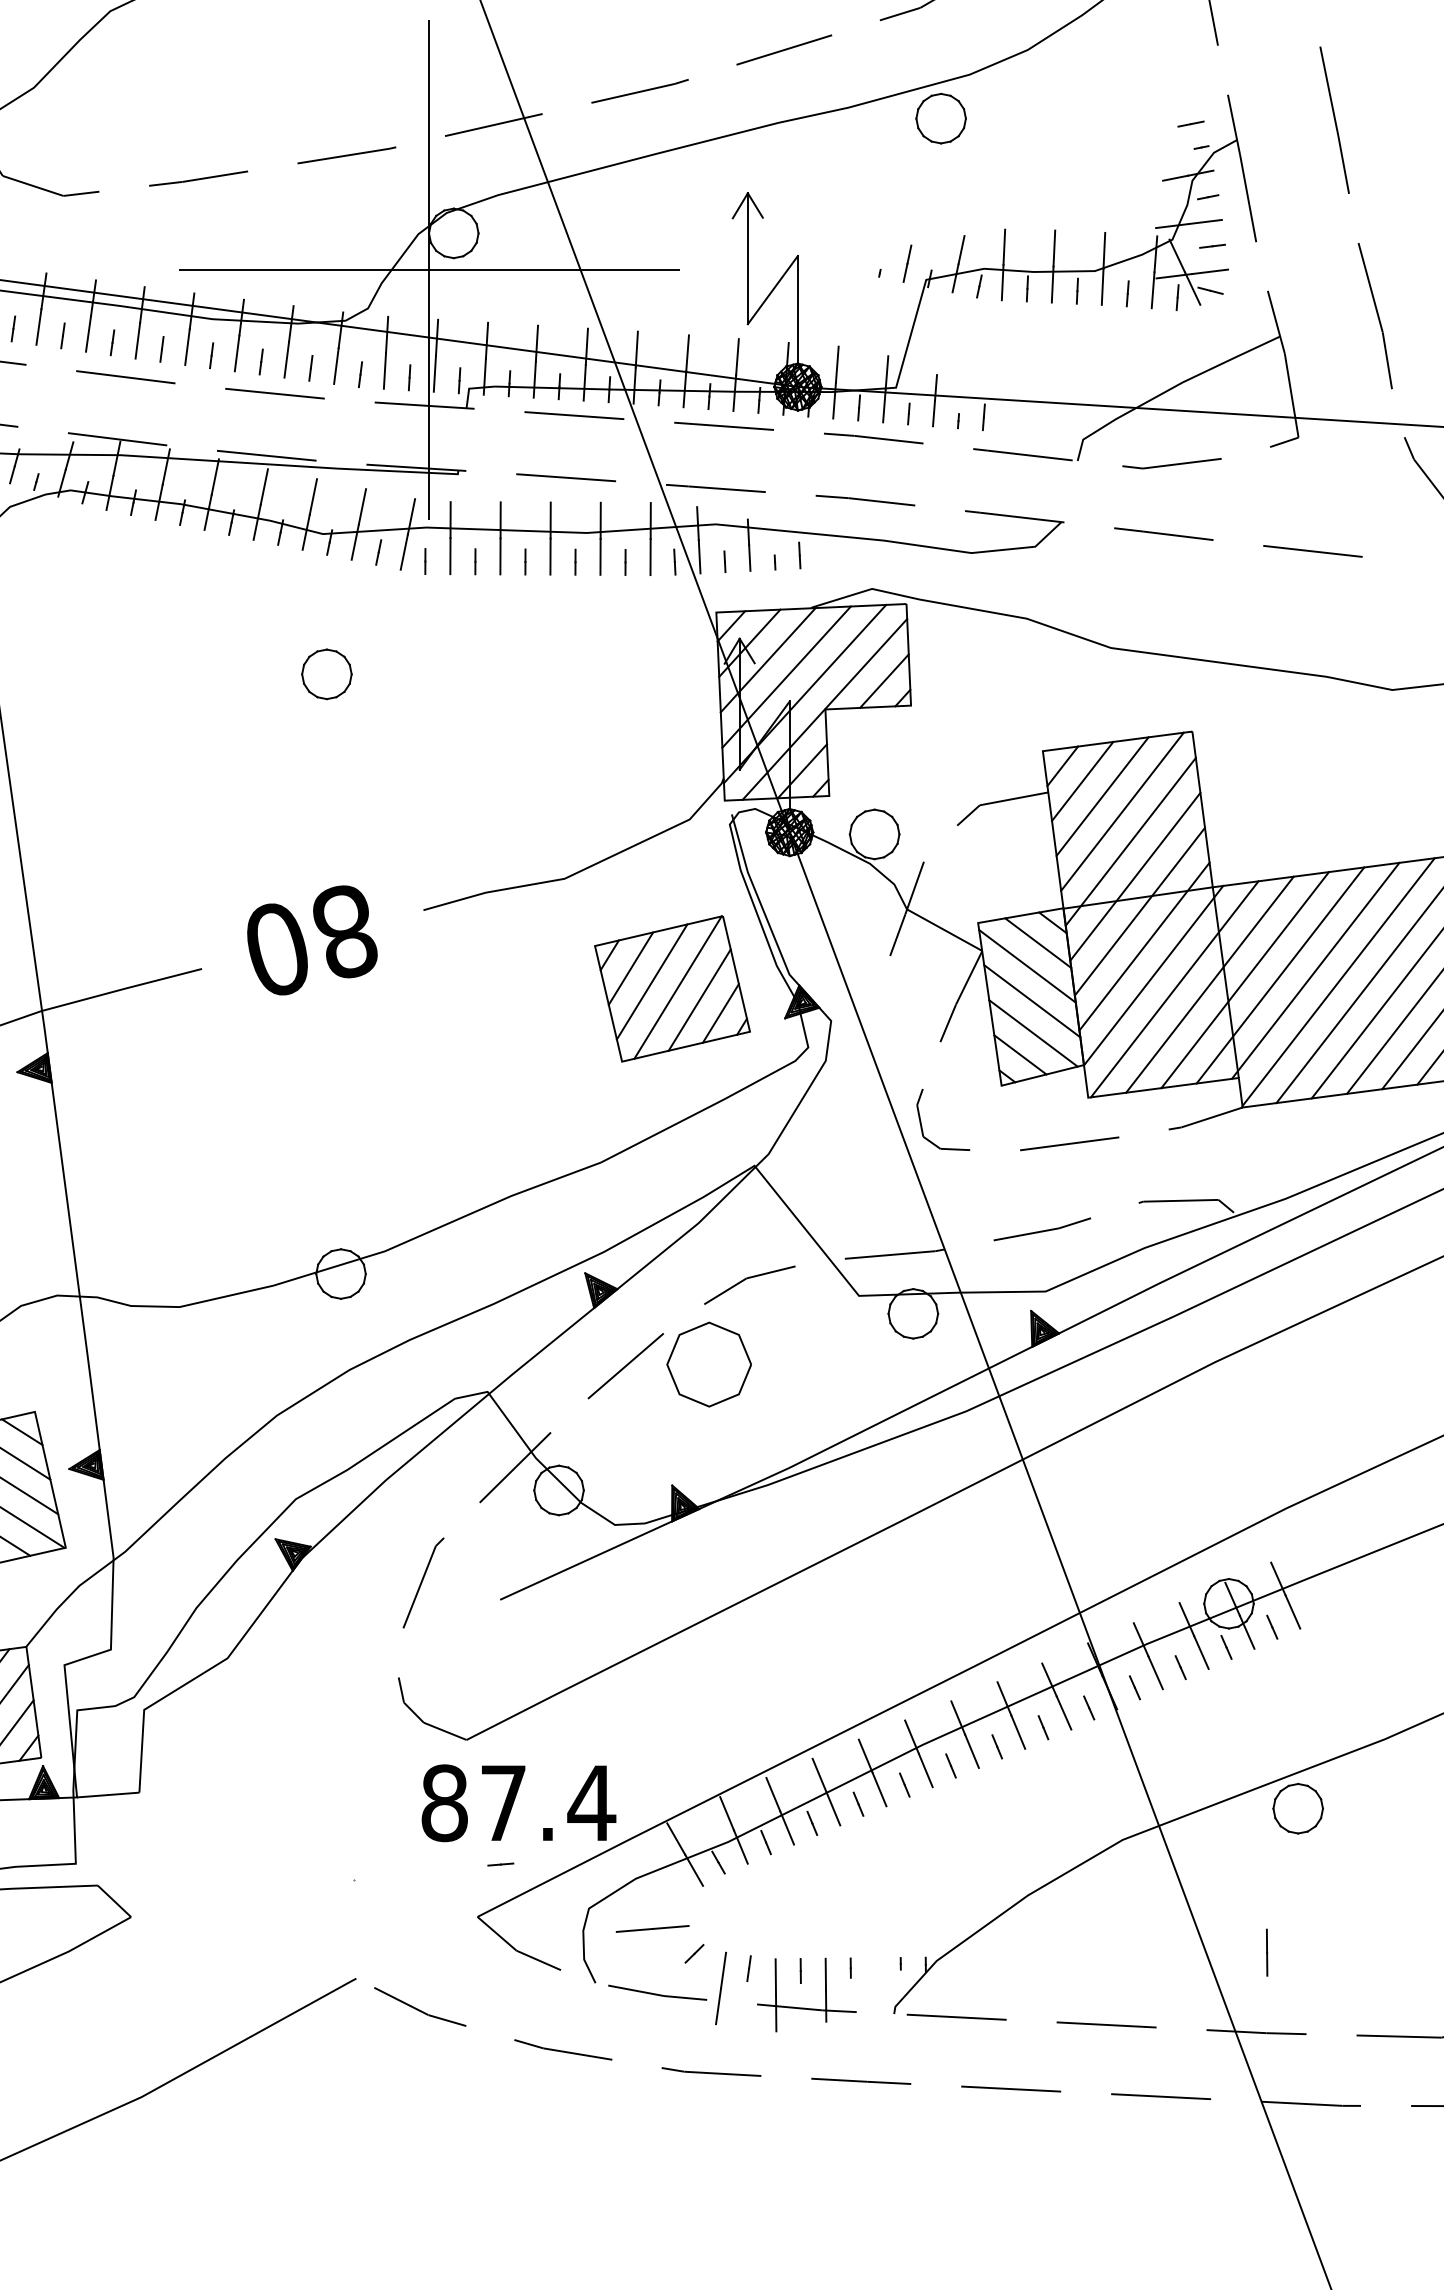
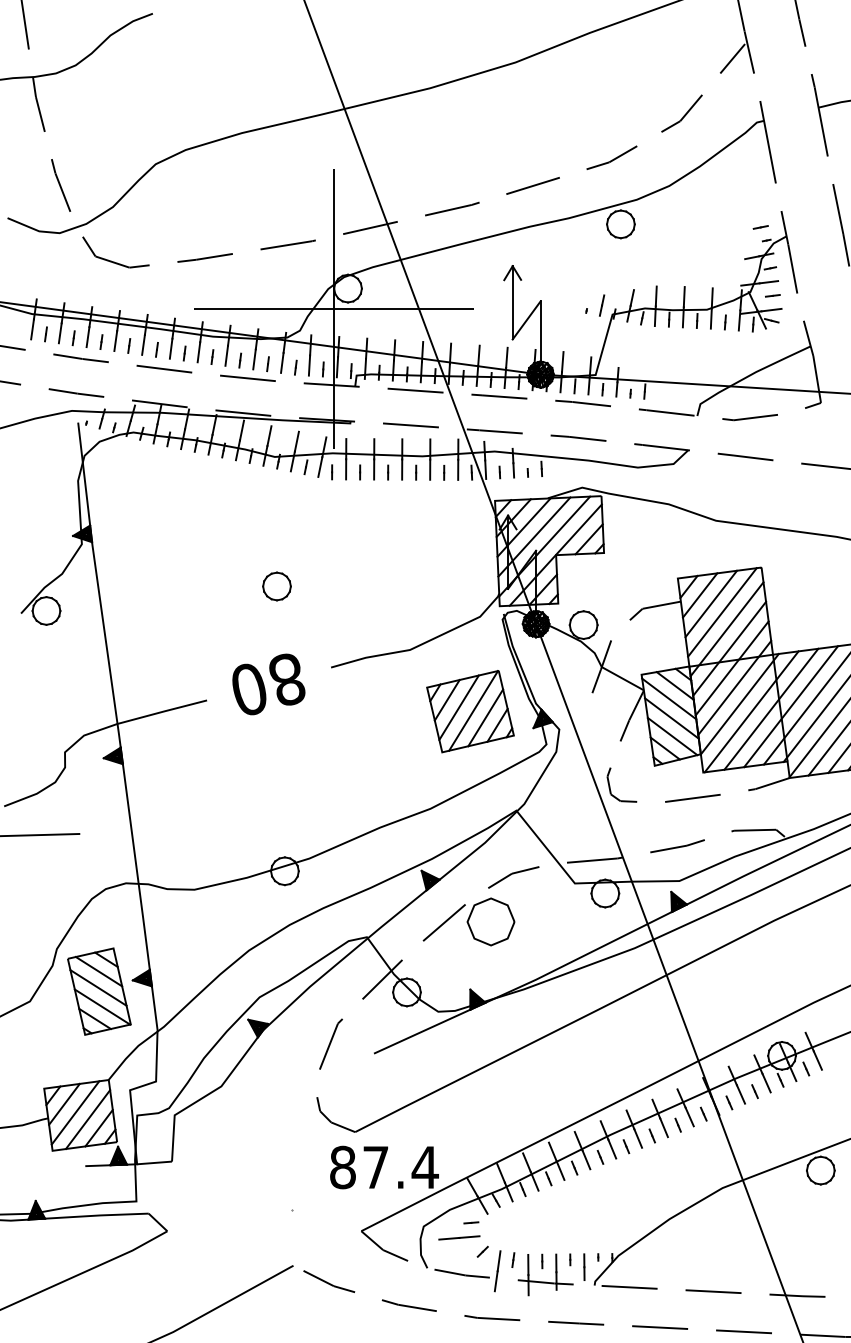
part: (326, 674) -> (276, 586), moved
line: (501, 1863) -> (471, 1222), moved
line: (1267, 1951) -> (584, 1266), moved

